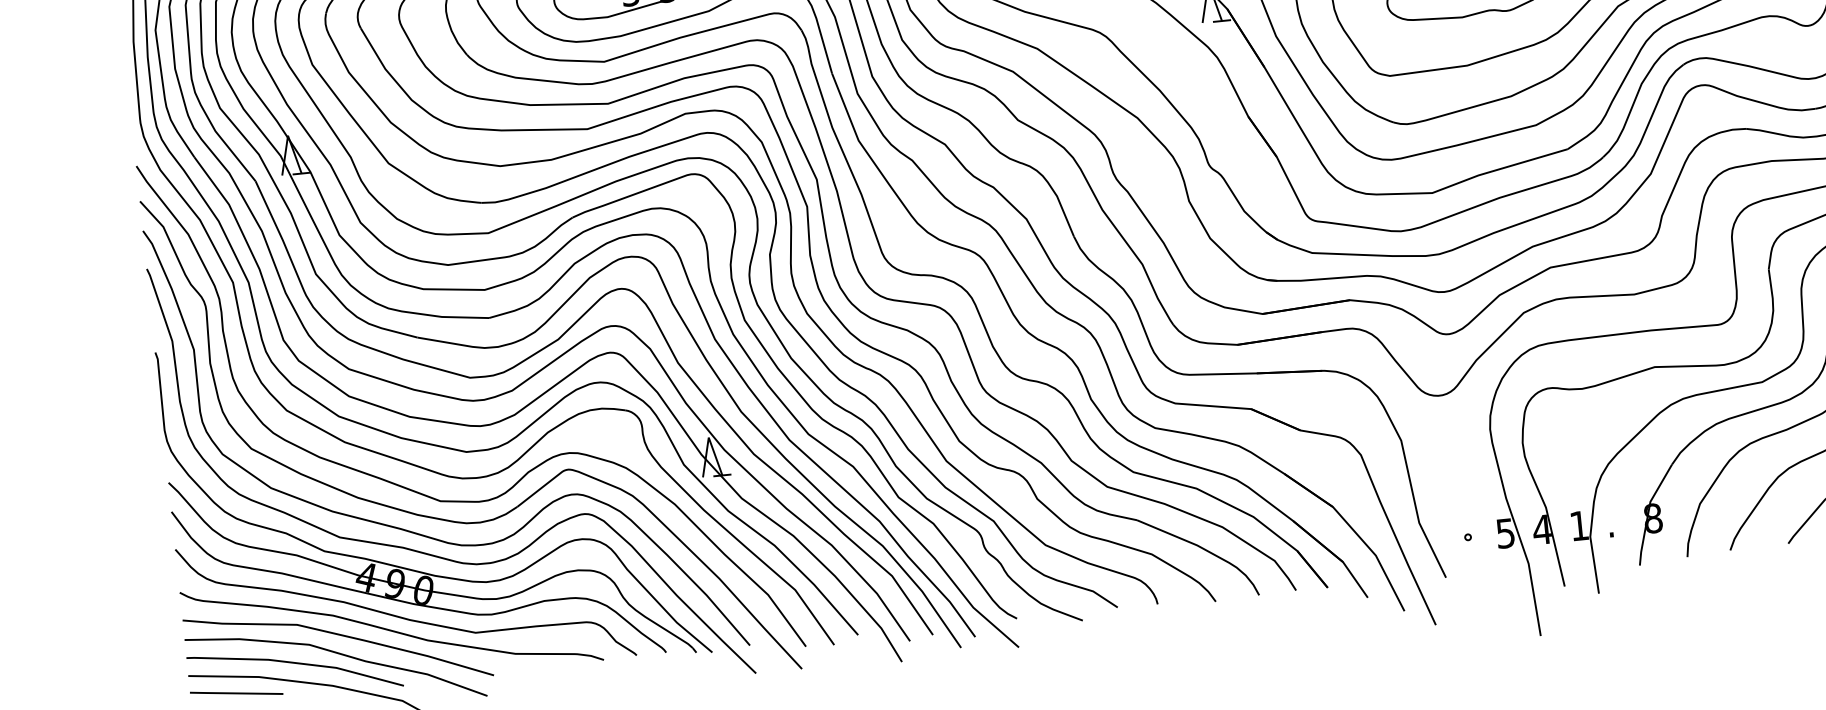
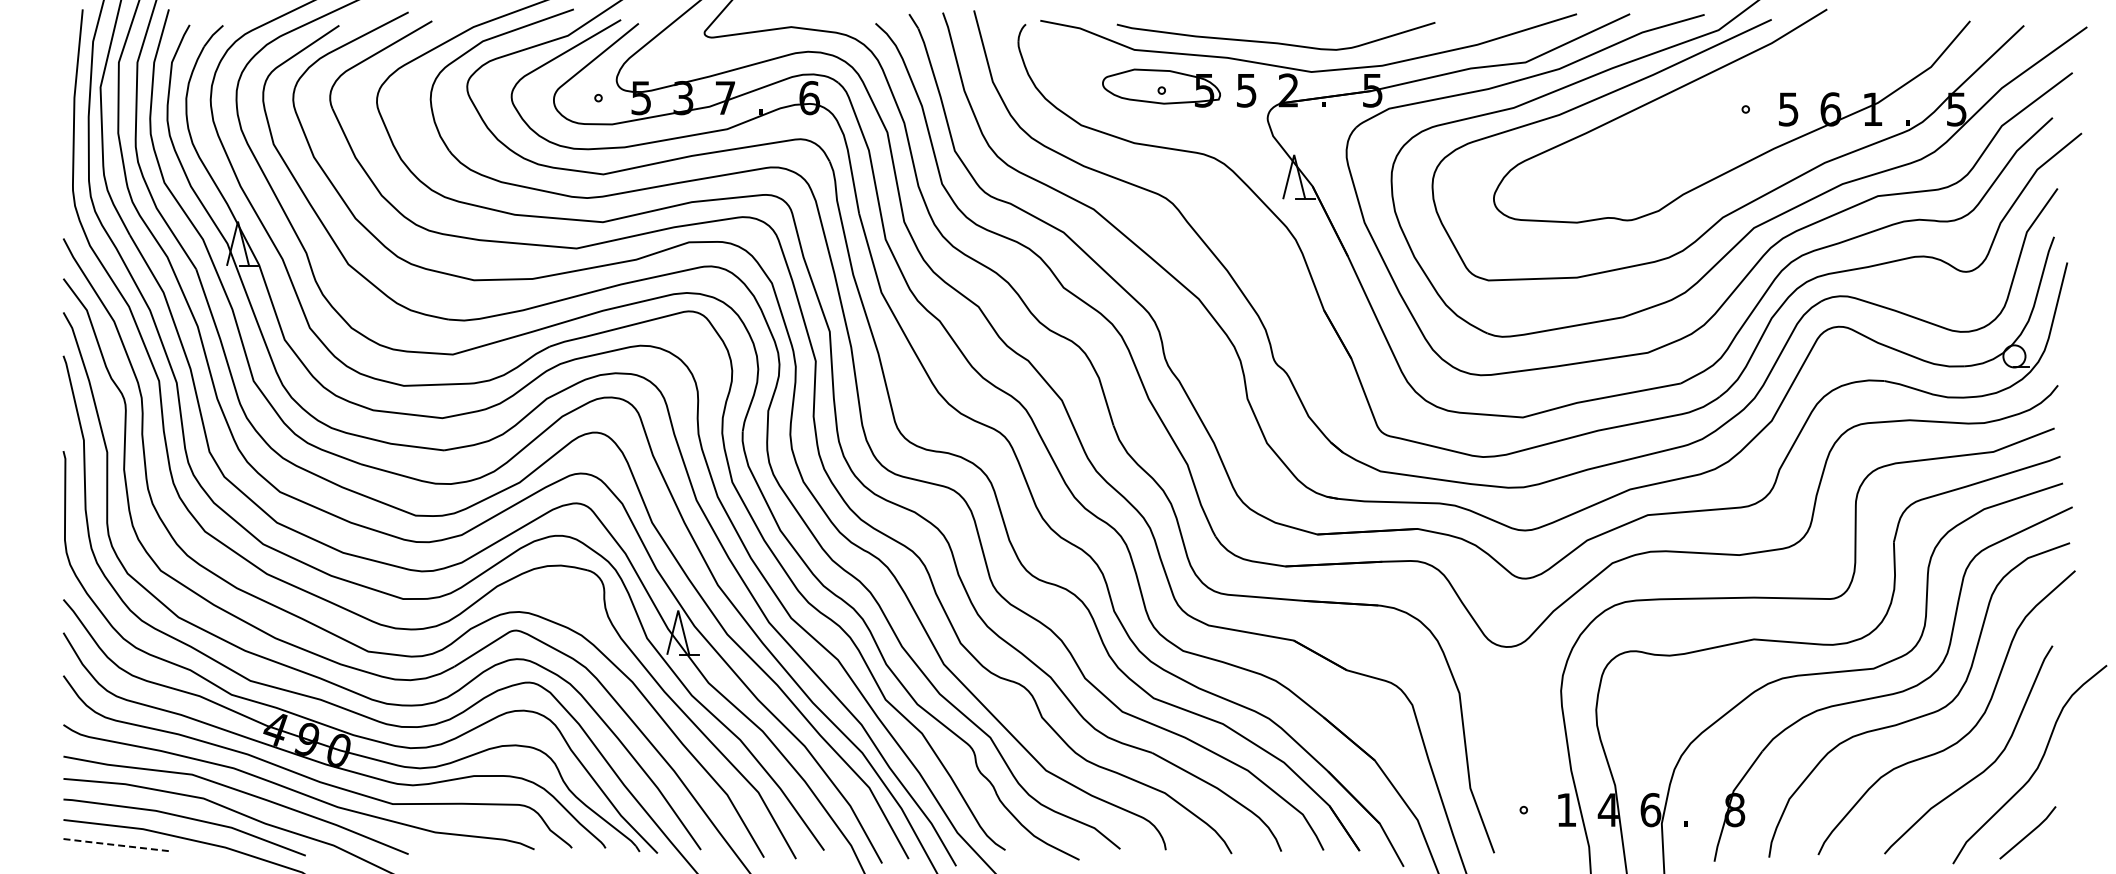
text: (1579, 526) -> (1650, 810), 1 -> 6
text: (1505, 533) -> (1566, 810), 5 -> 1
line: (236, 693) -> (115, 845), solid -> dashed

